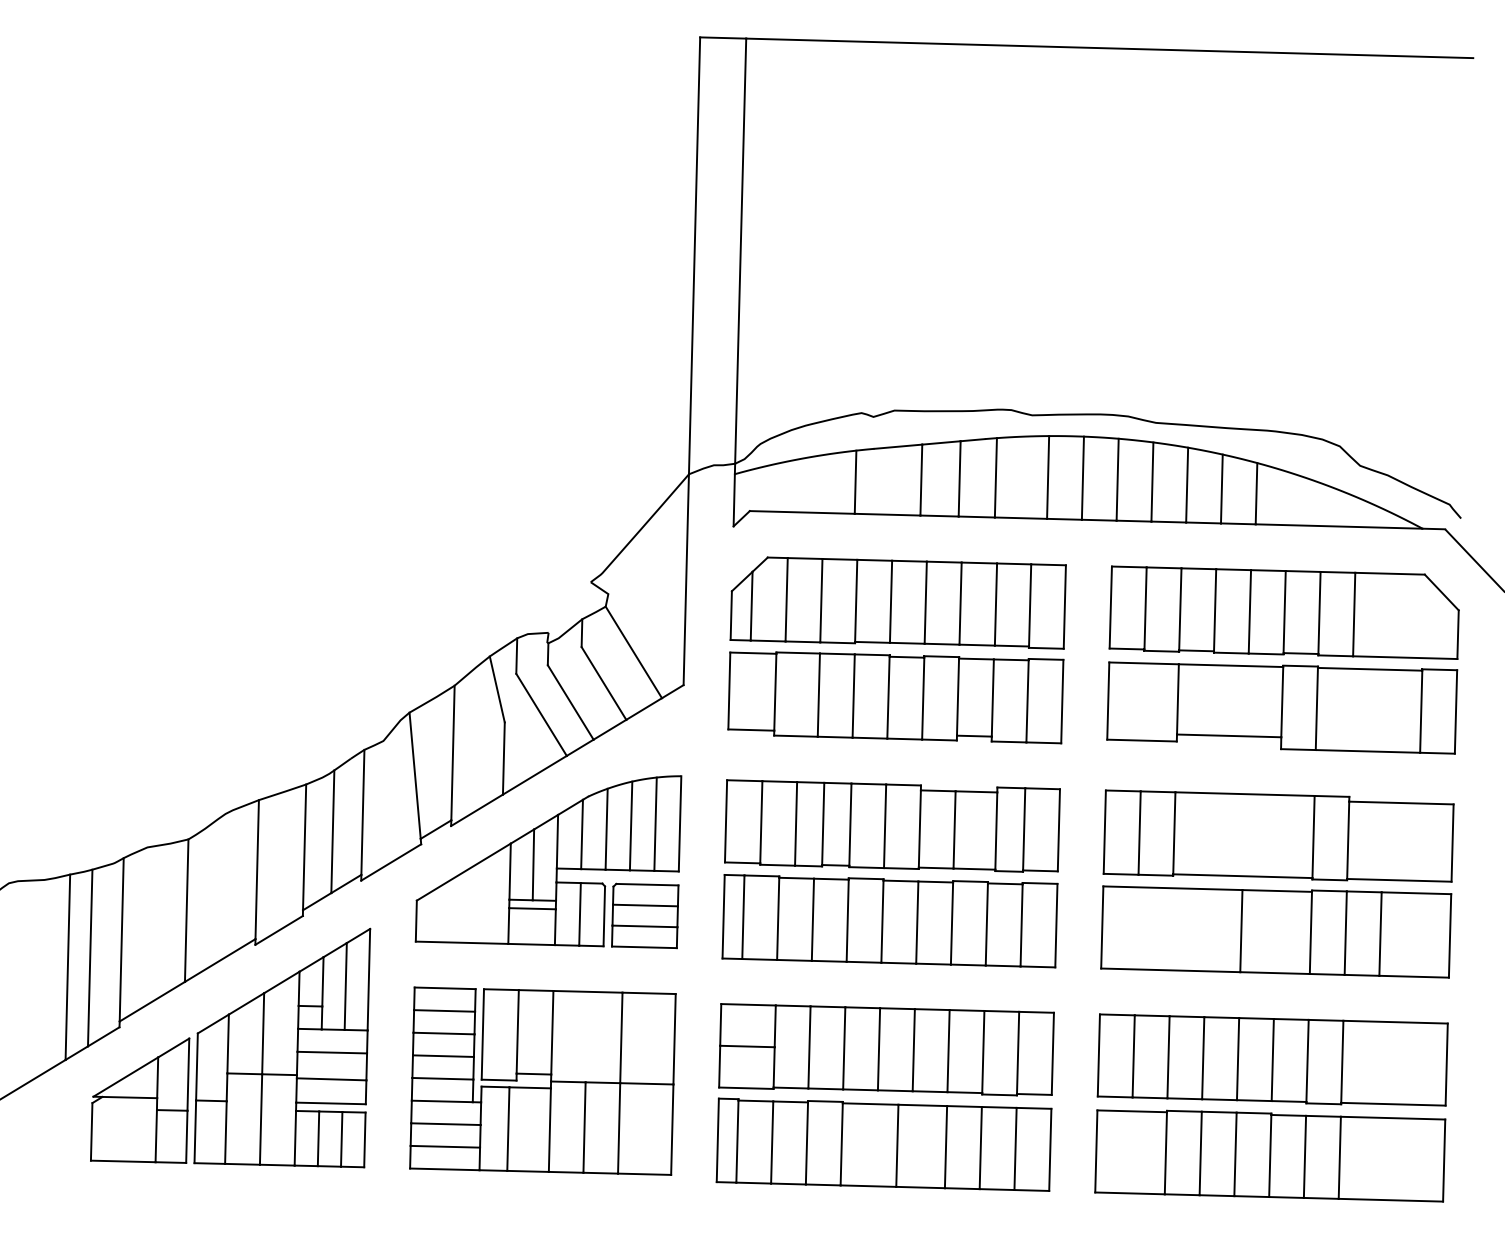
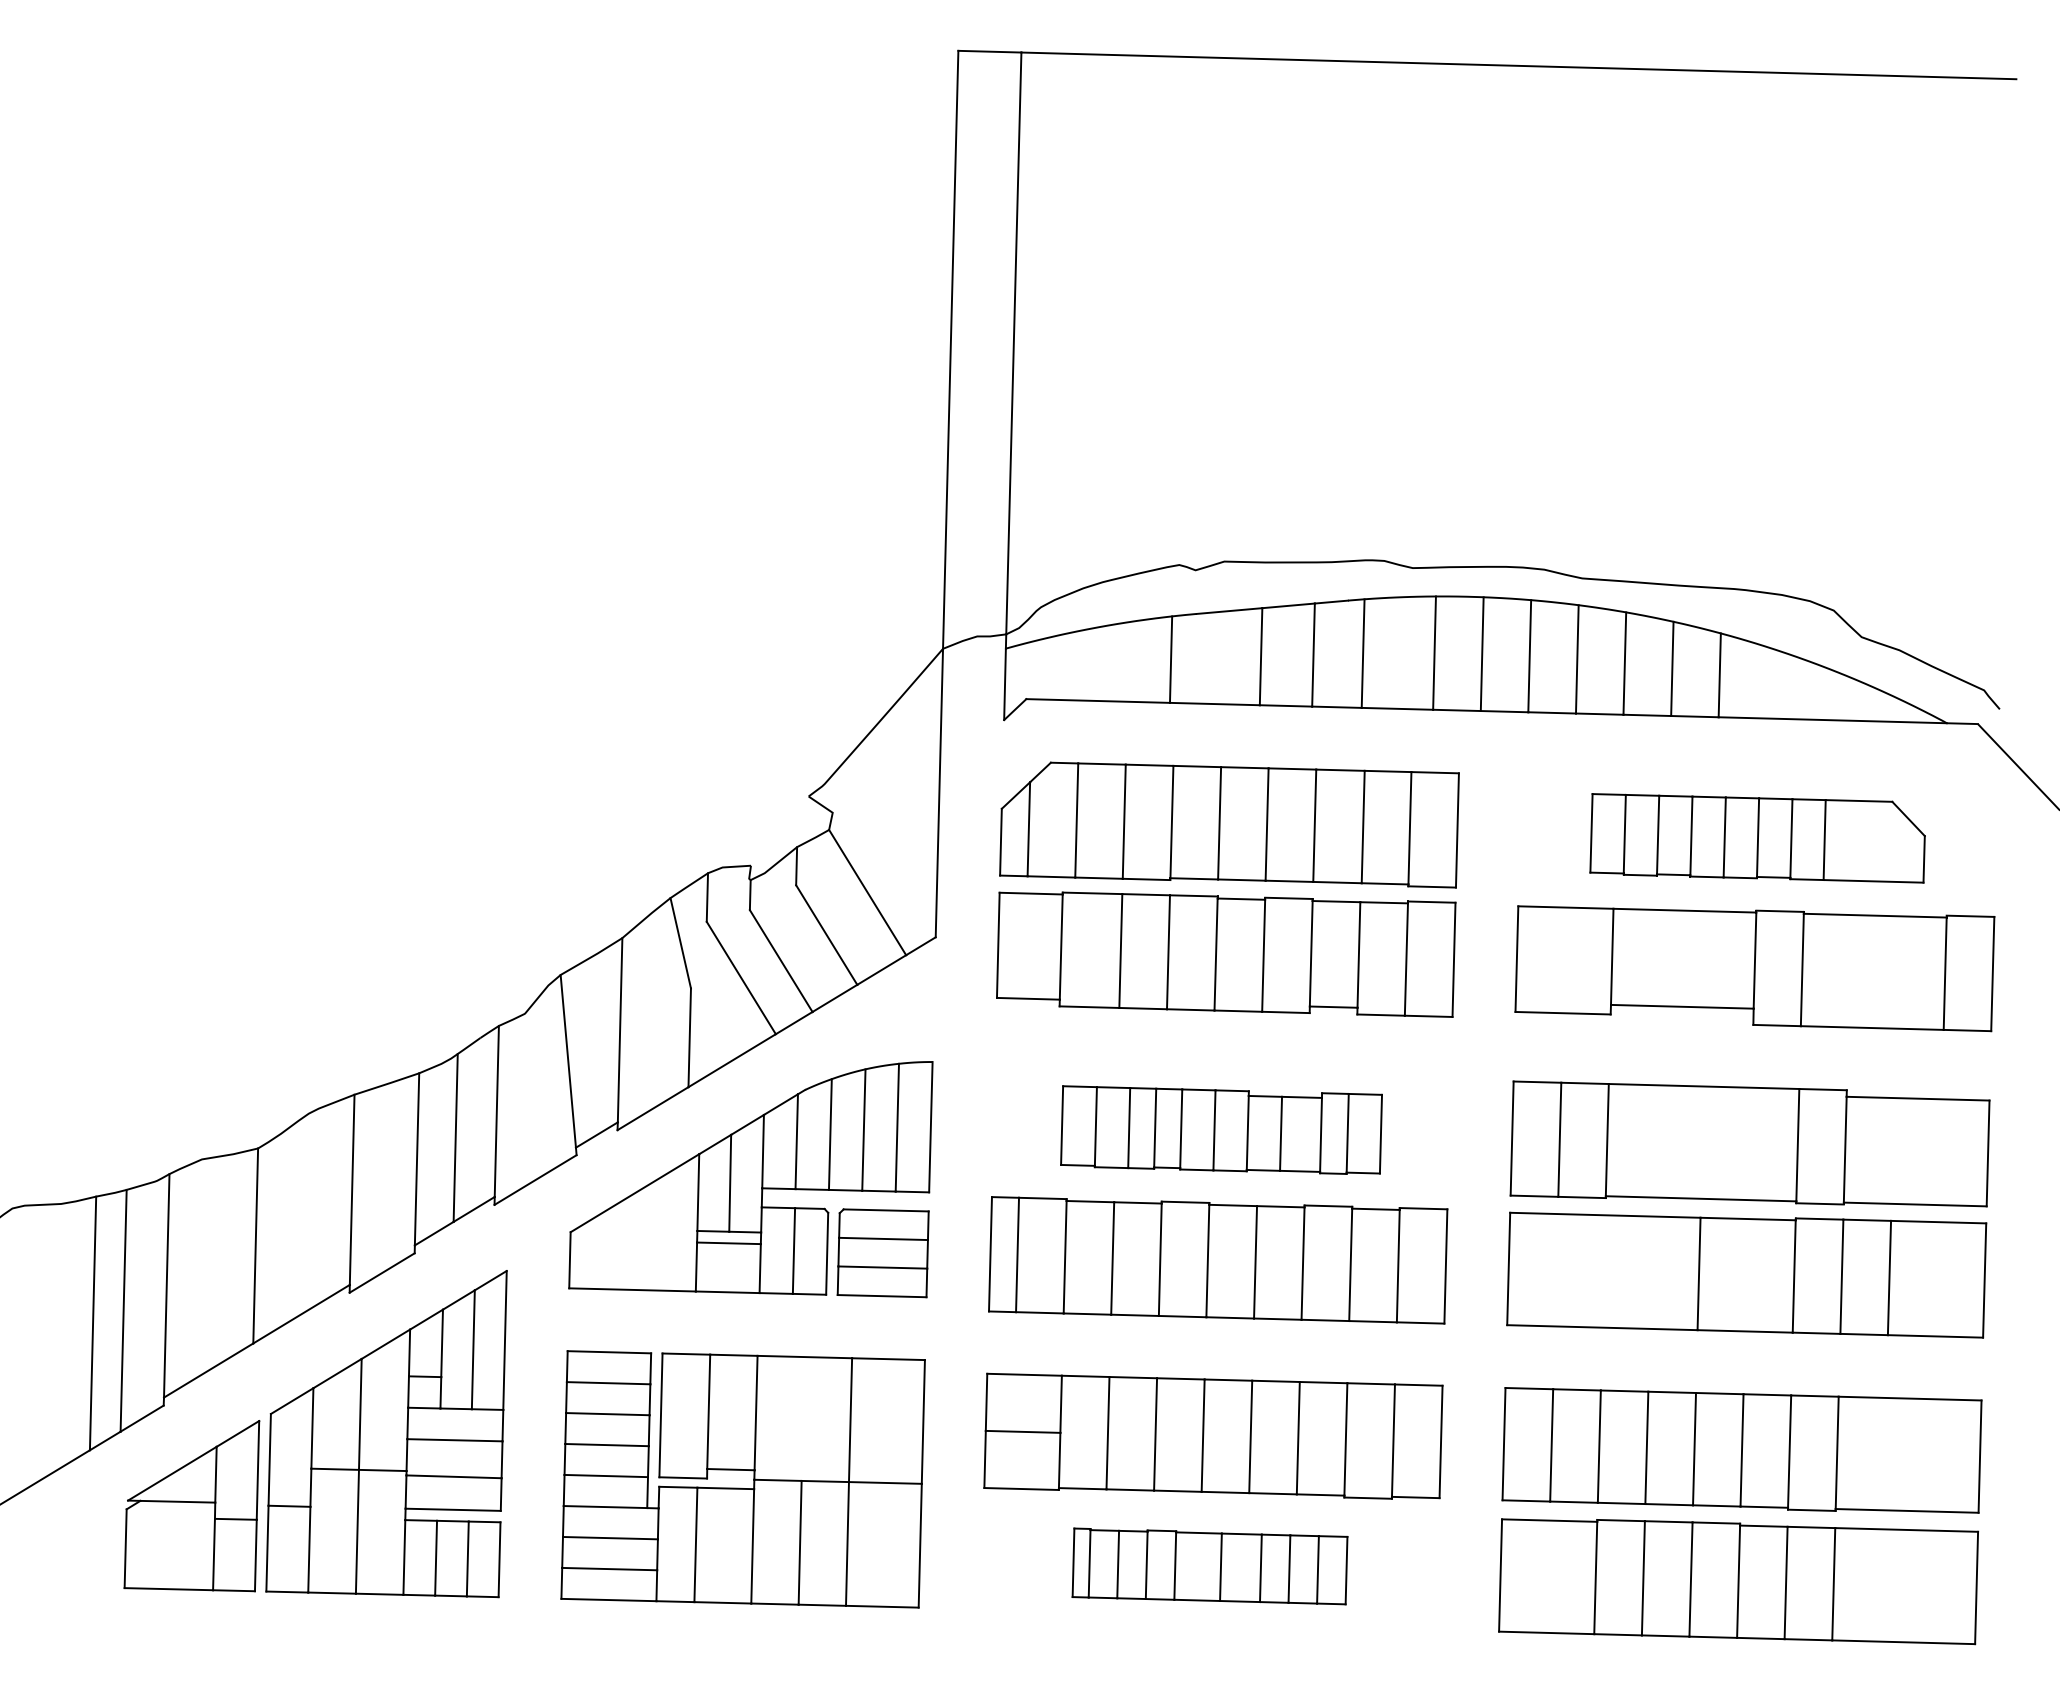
part: (1284, 612) -> (1757, 838), size x0.7
part: (892, 825) -> (1221, 1129), size x0.7
part: (883, 1144) -> (1209, 1566), size x0.6

